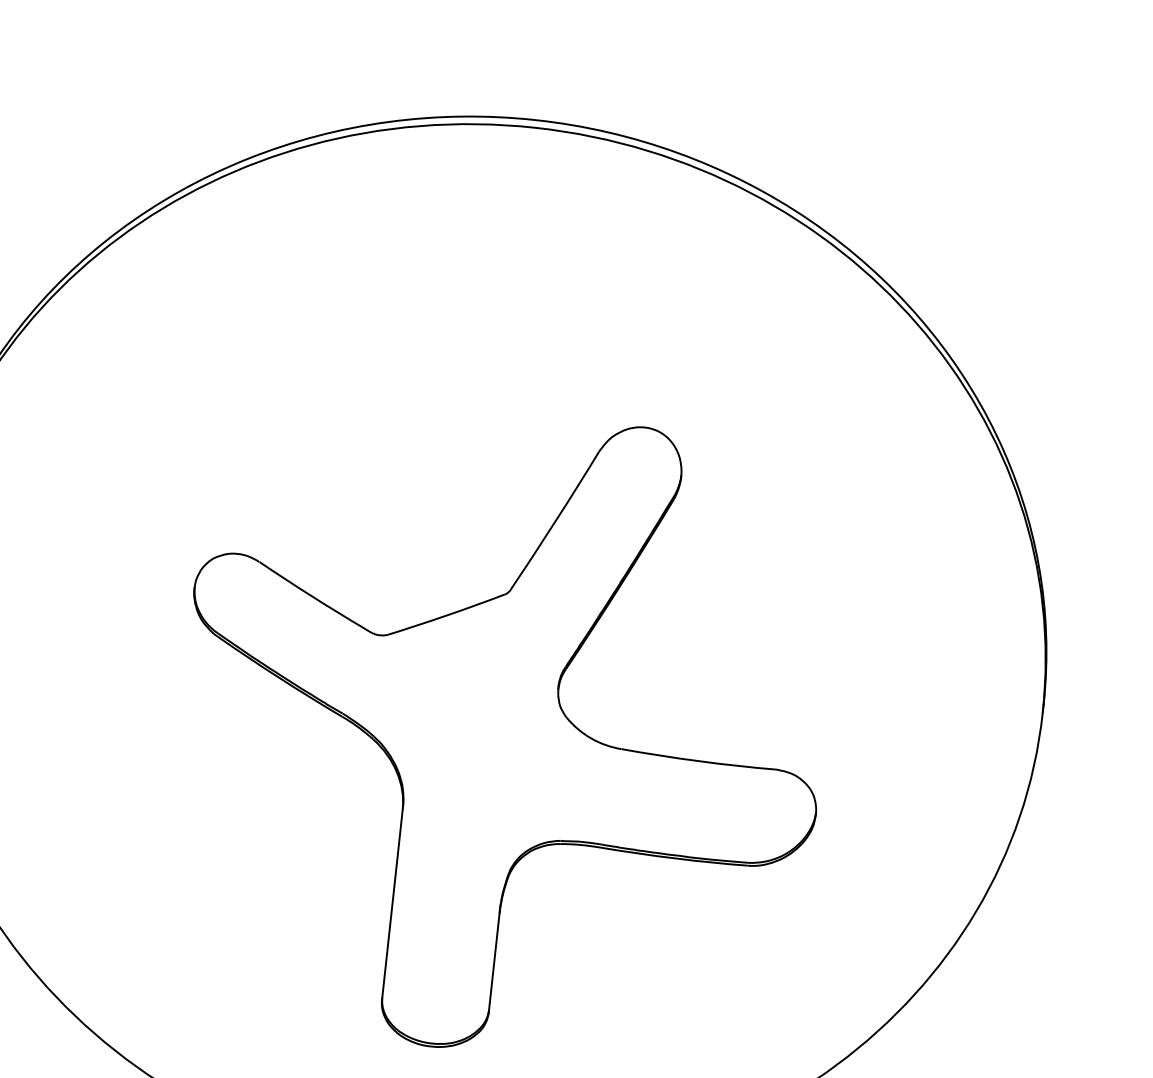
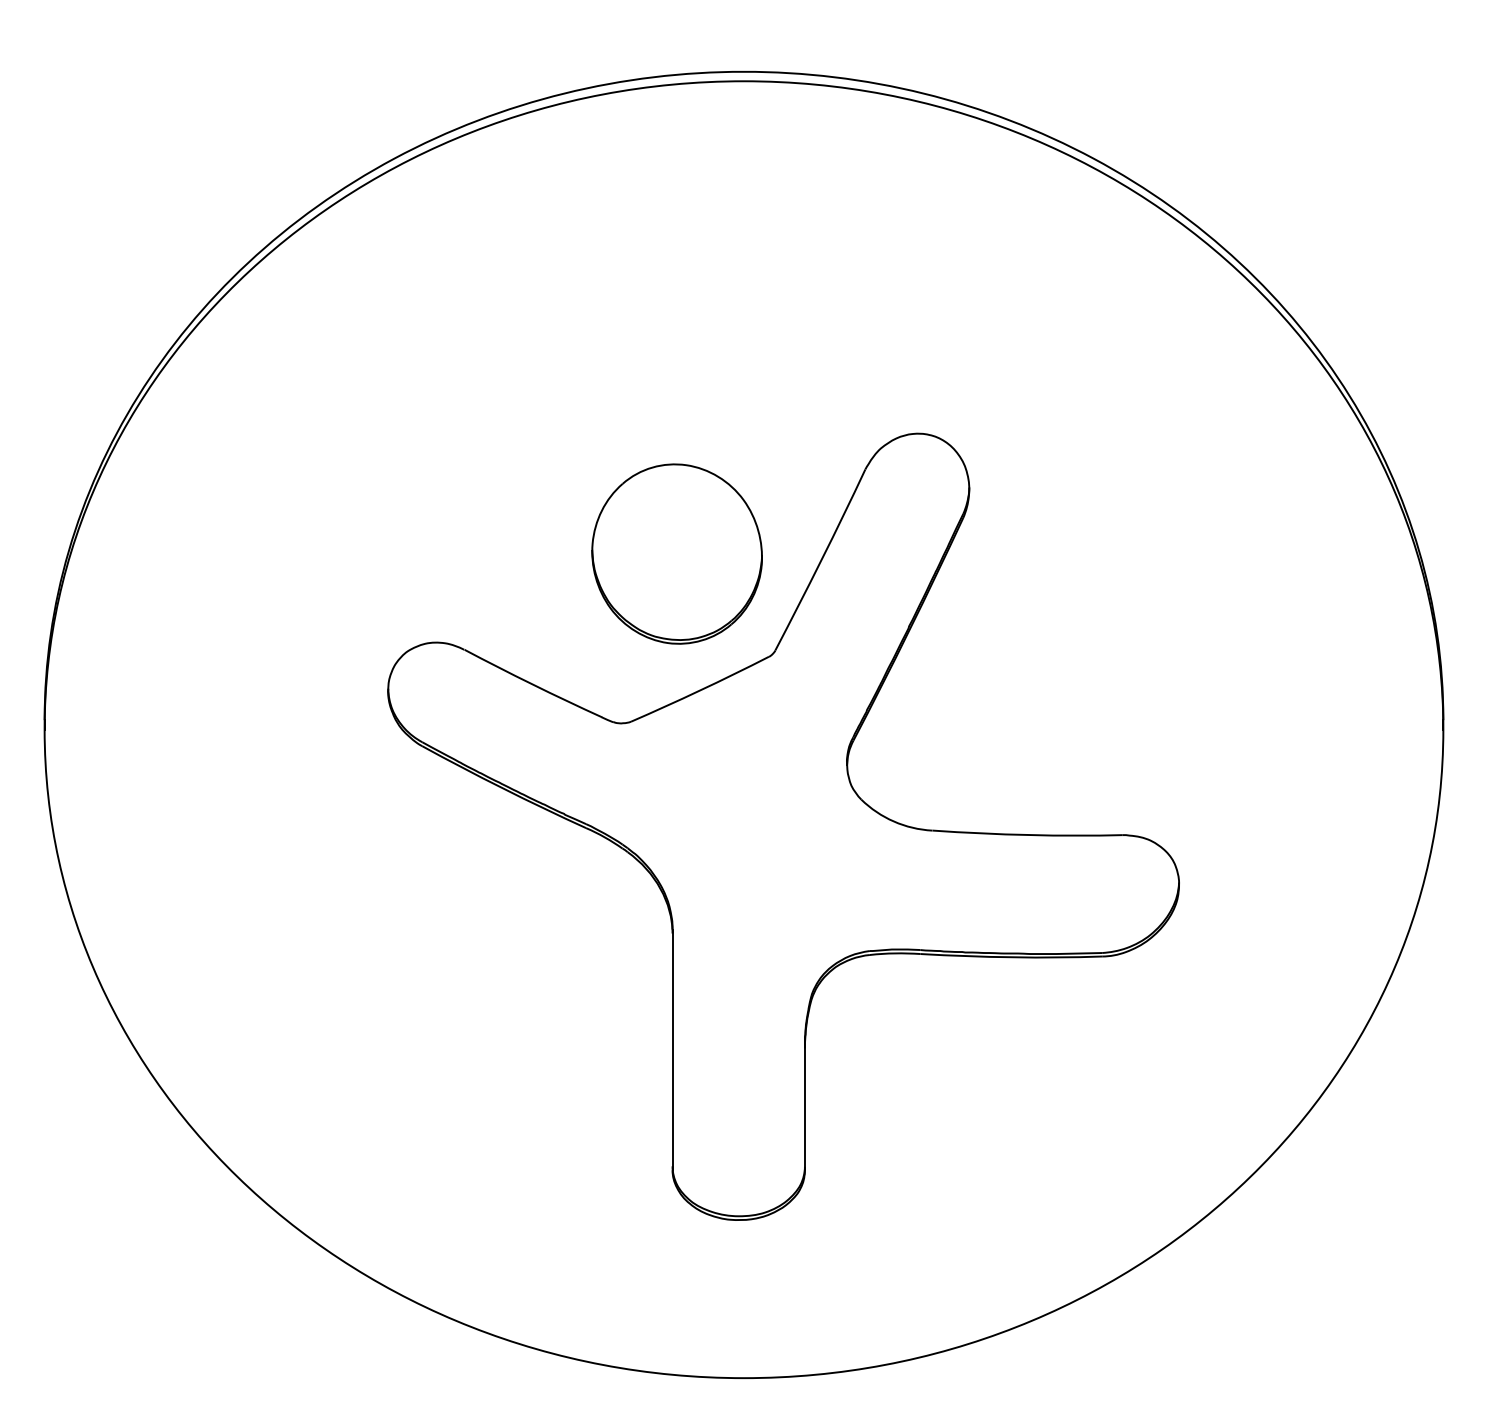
part: (439, 503) -> (676, 553), added

